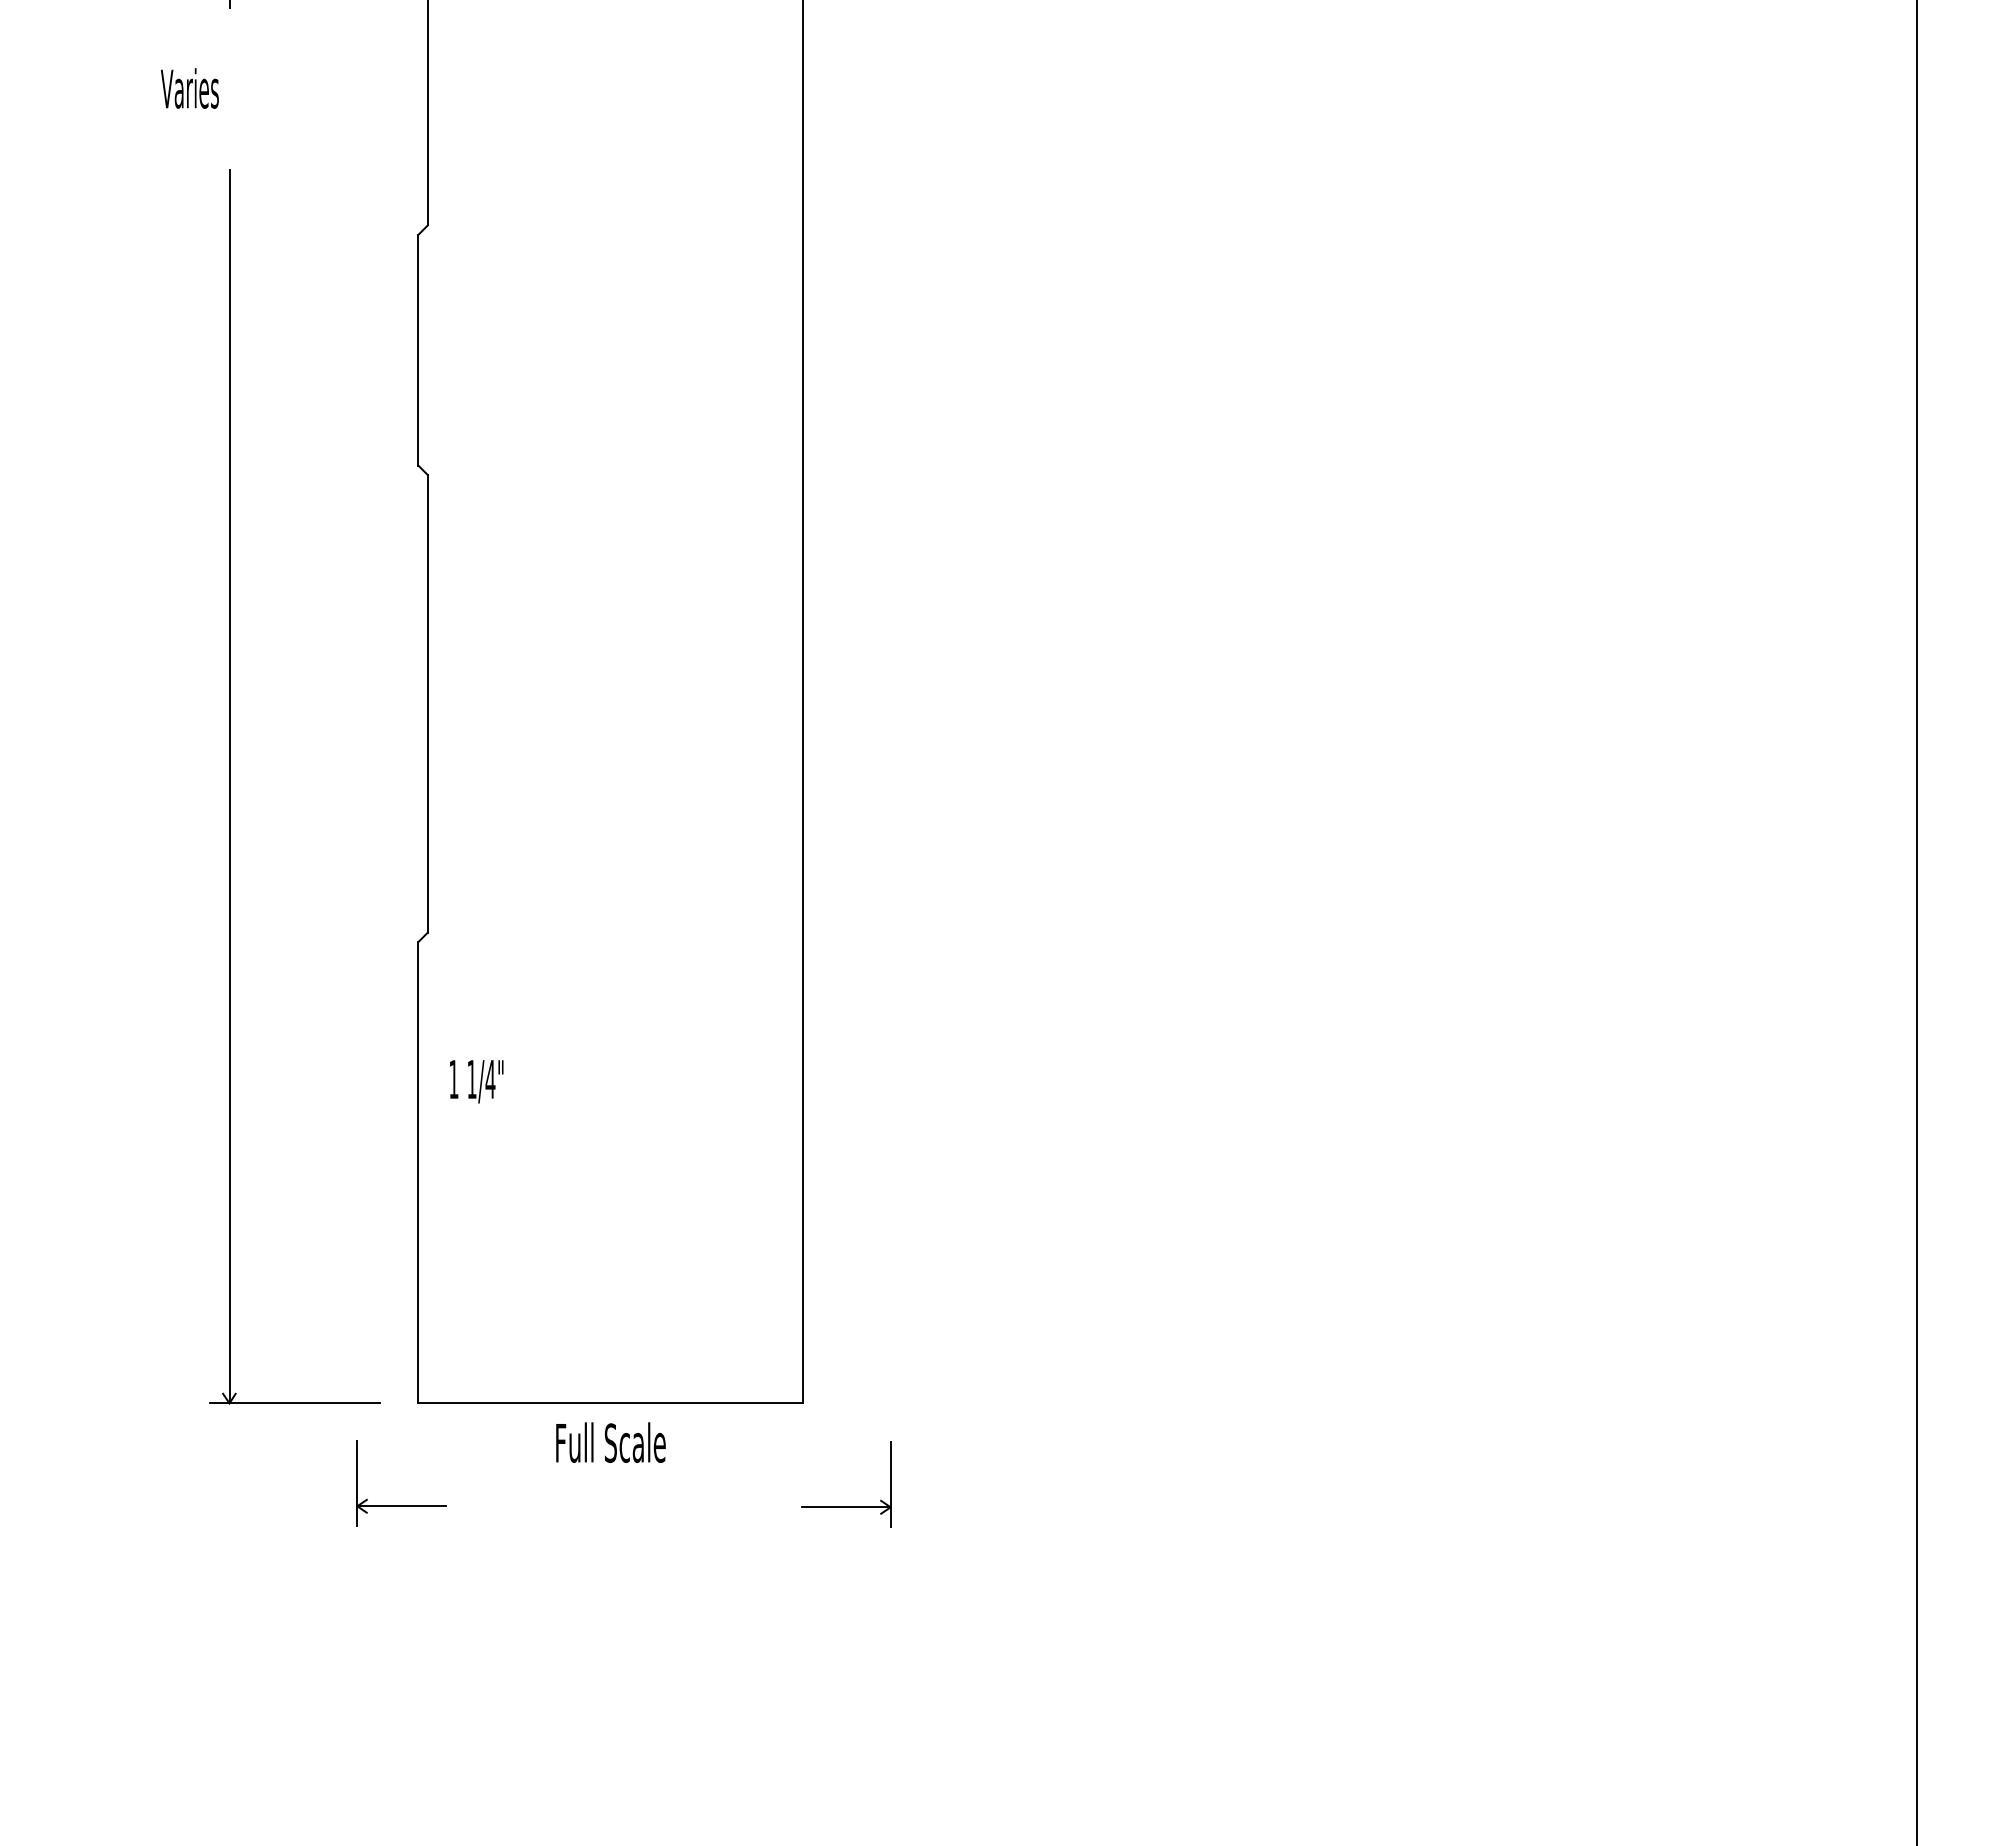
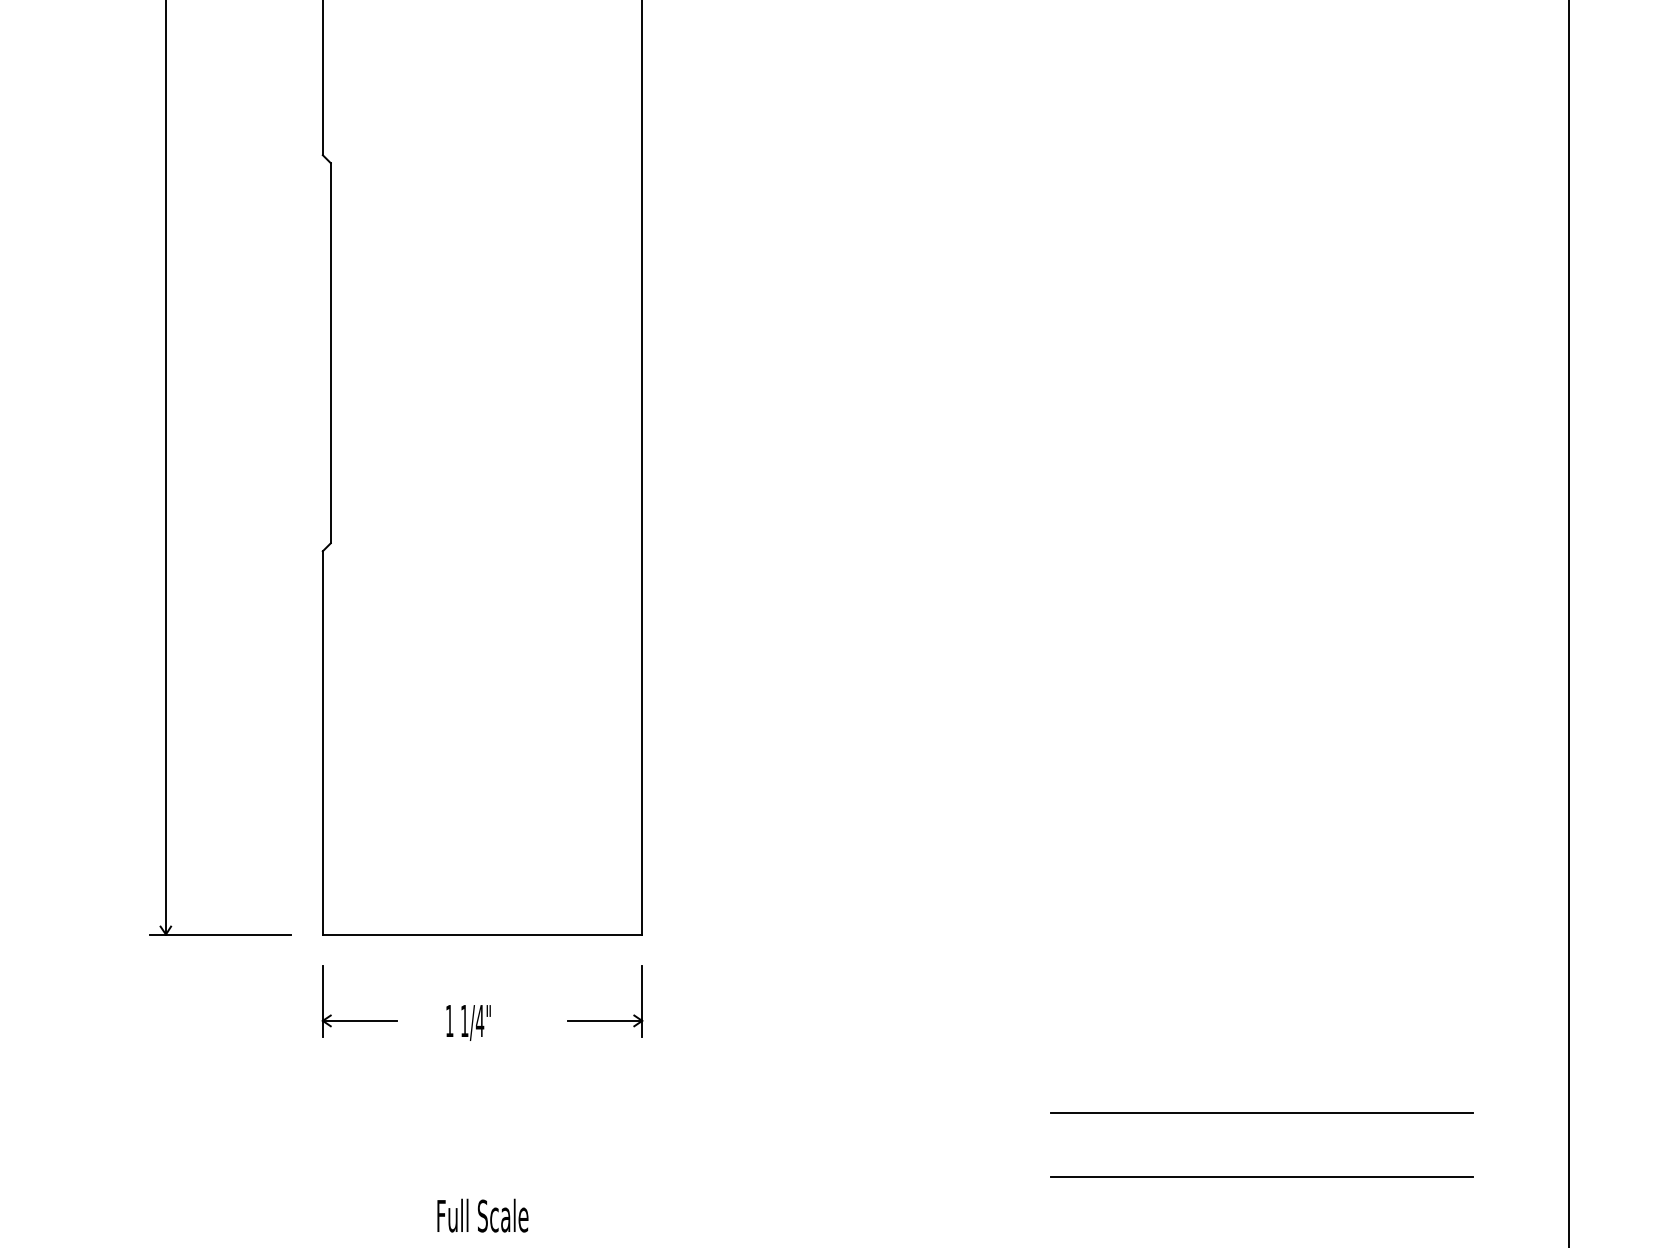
text: (476, 1081) -> (468, 1022), moved
text: (610, 1442) -> (482, 1215), moved
part: (401, 1505) -> (359, 1020), moved
part: (846, 1506) -> (605, 1020), moved
line: (1547, 1618) -> (1261, 1113), added
line: (1547, 1695) -> (1261, 1177), added

